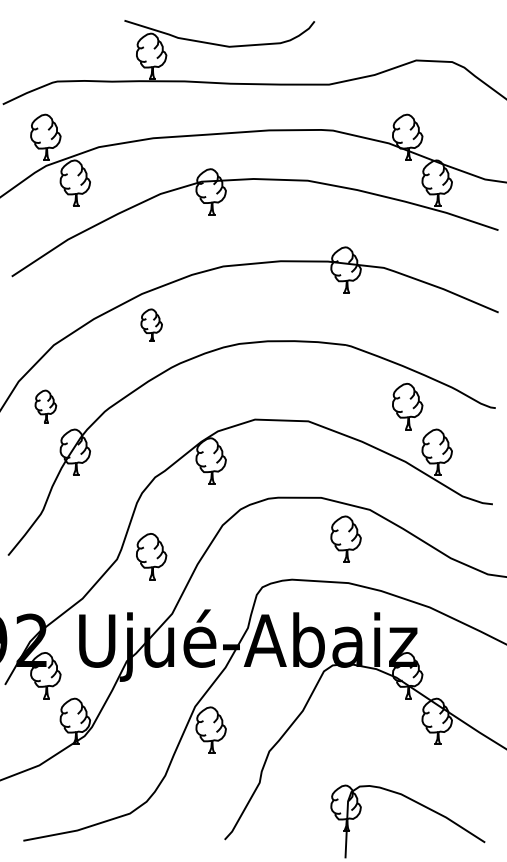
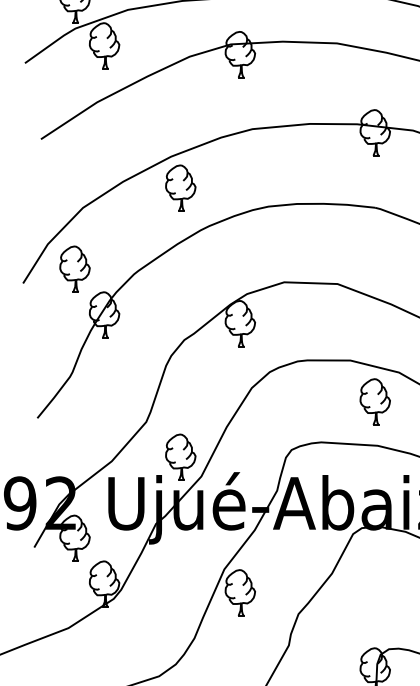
part: (151, 324) -> (180, 187), size x1.43
part: (45, 406) -> (74, 269), size x1.43
part: (151, 556) -> (180, 457), moved

